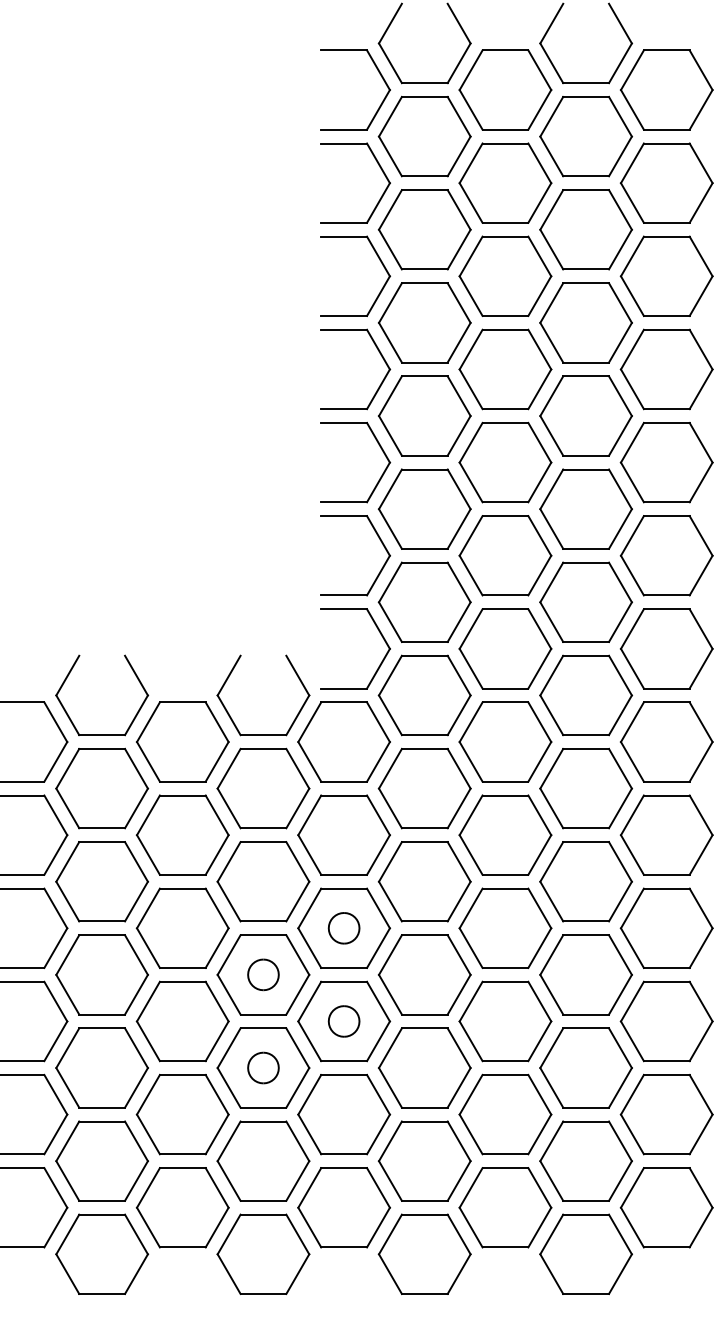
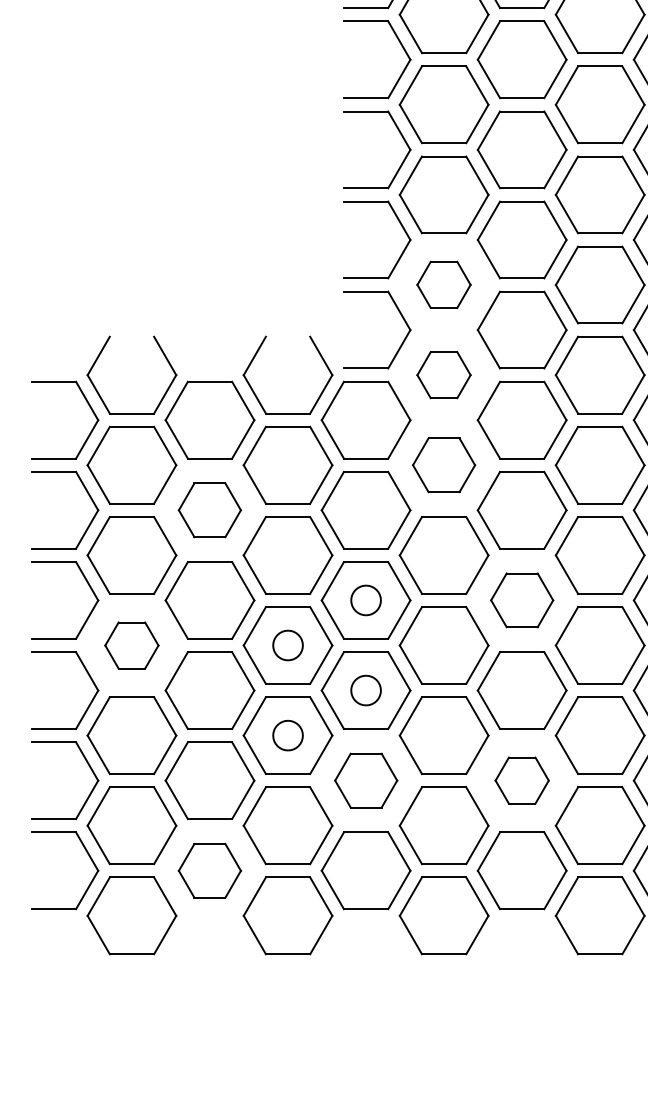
part: (424, 601) -> (443, 284), size x0.6
part: (424, 695) -> (443, 375), size x0.6
part: (424, 788) -> (443, 465), size x0.7
part: (182, 834) -> (209, 509), size x0.7
part: (505, 927) -> (522, 599), size x0.7
part: (101, 974) -> (131, 645), size x0.6
part: (344, 1114) -> (366, 780), size x0.7
part: (505, 1114) -> (522, 780), size x0.6
part: (182, 1207) -> (209, 870), size x0.7

